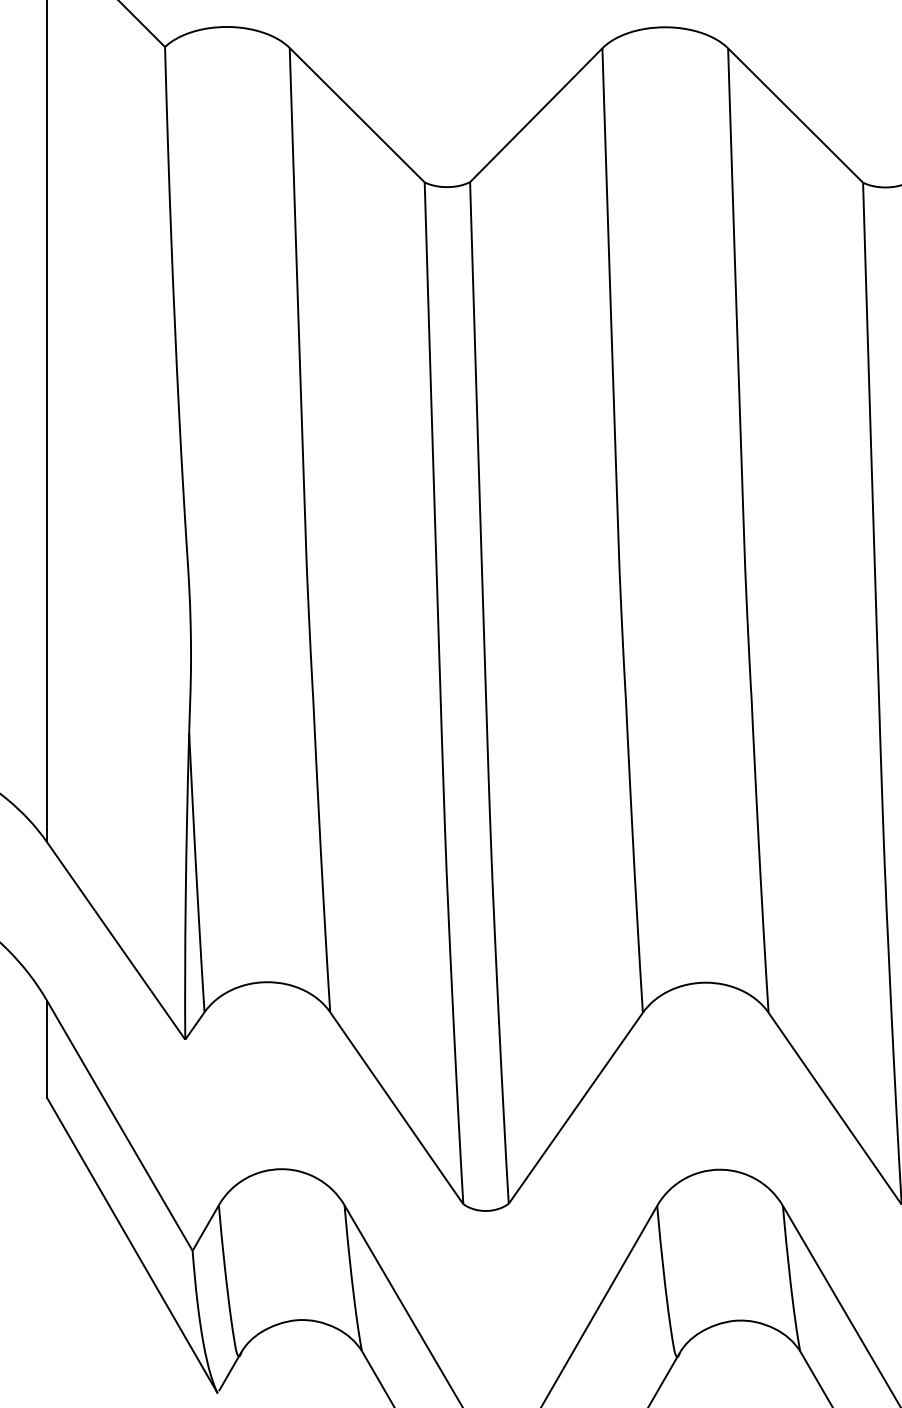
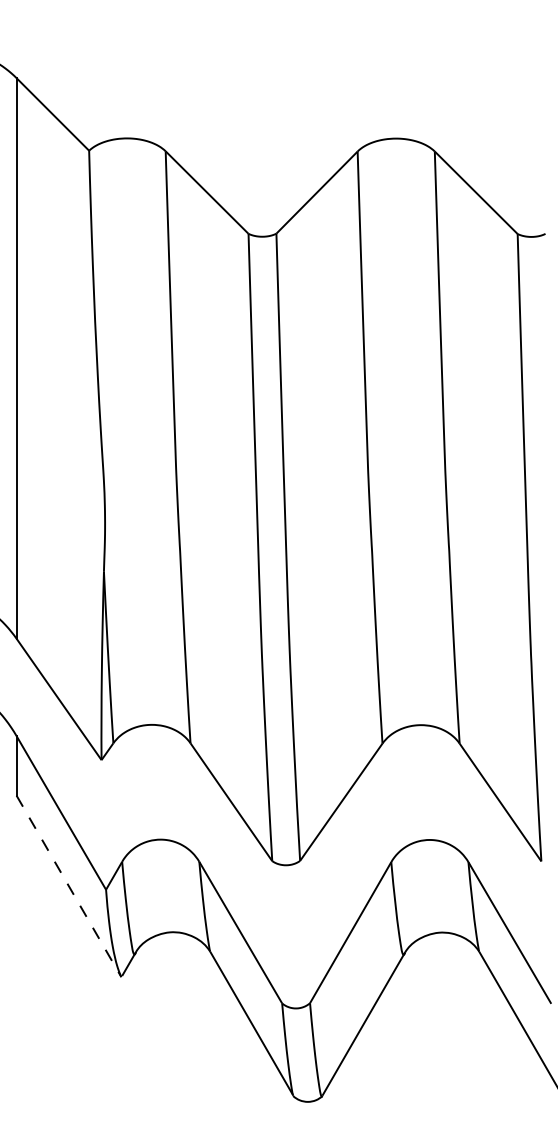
line: (131, 1245) -> (68, 886), solid -> dashed

